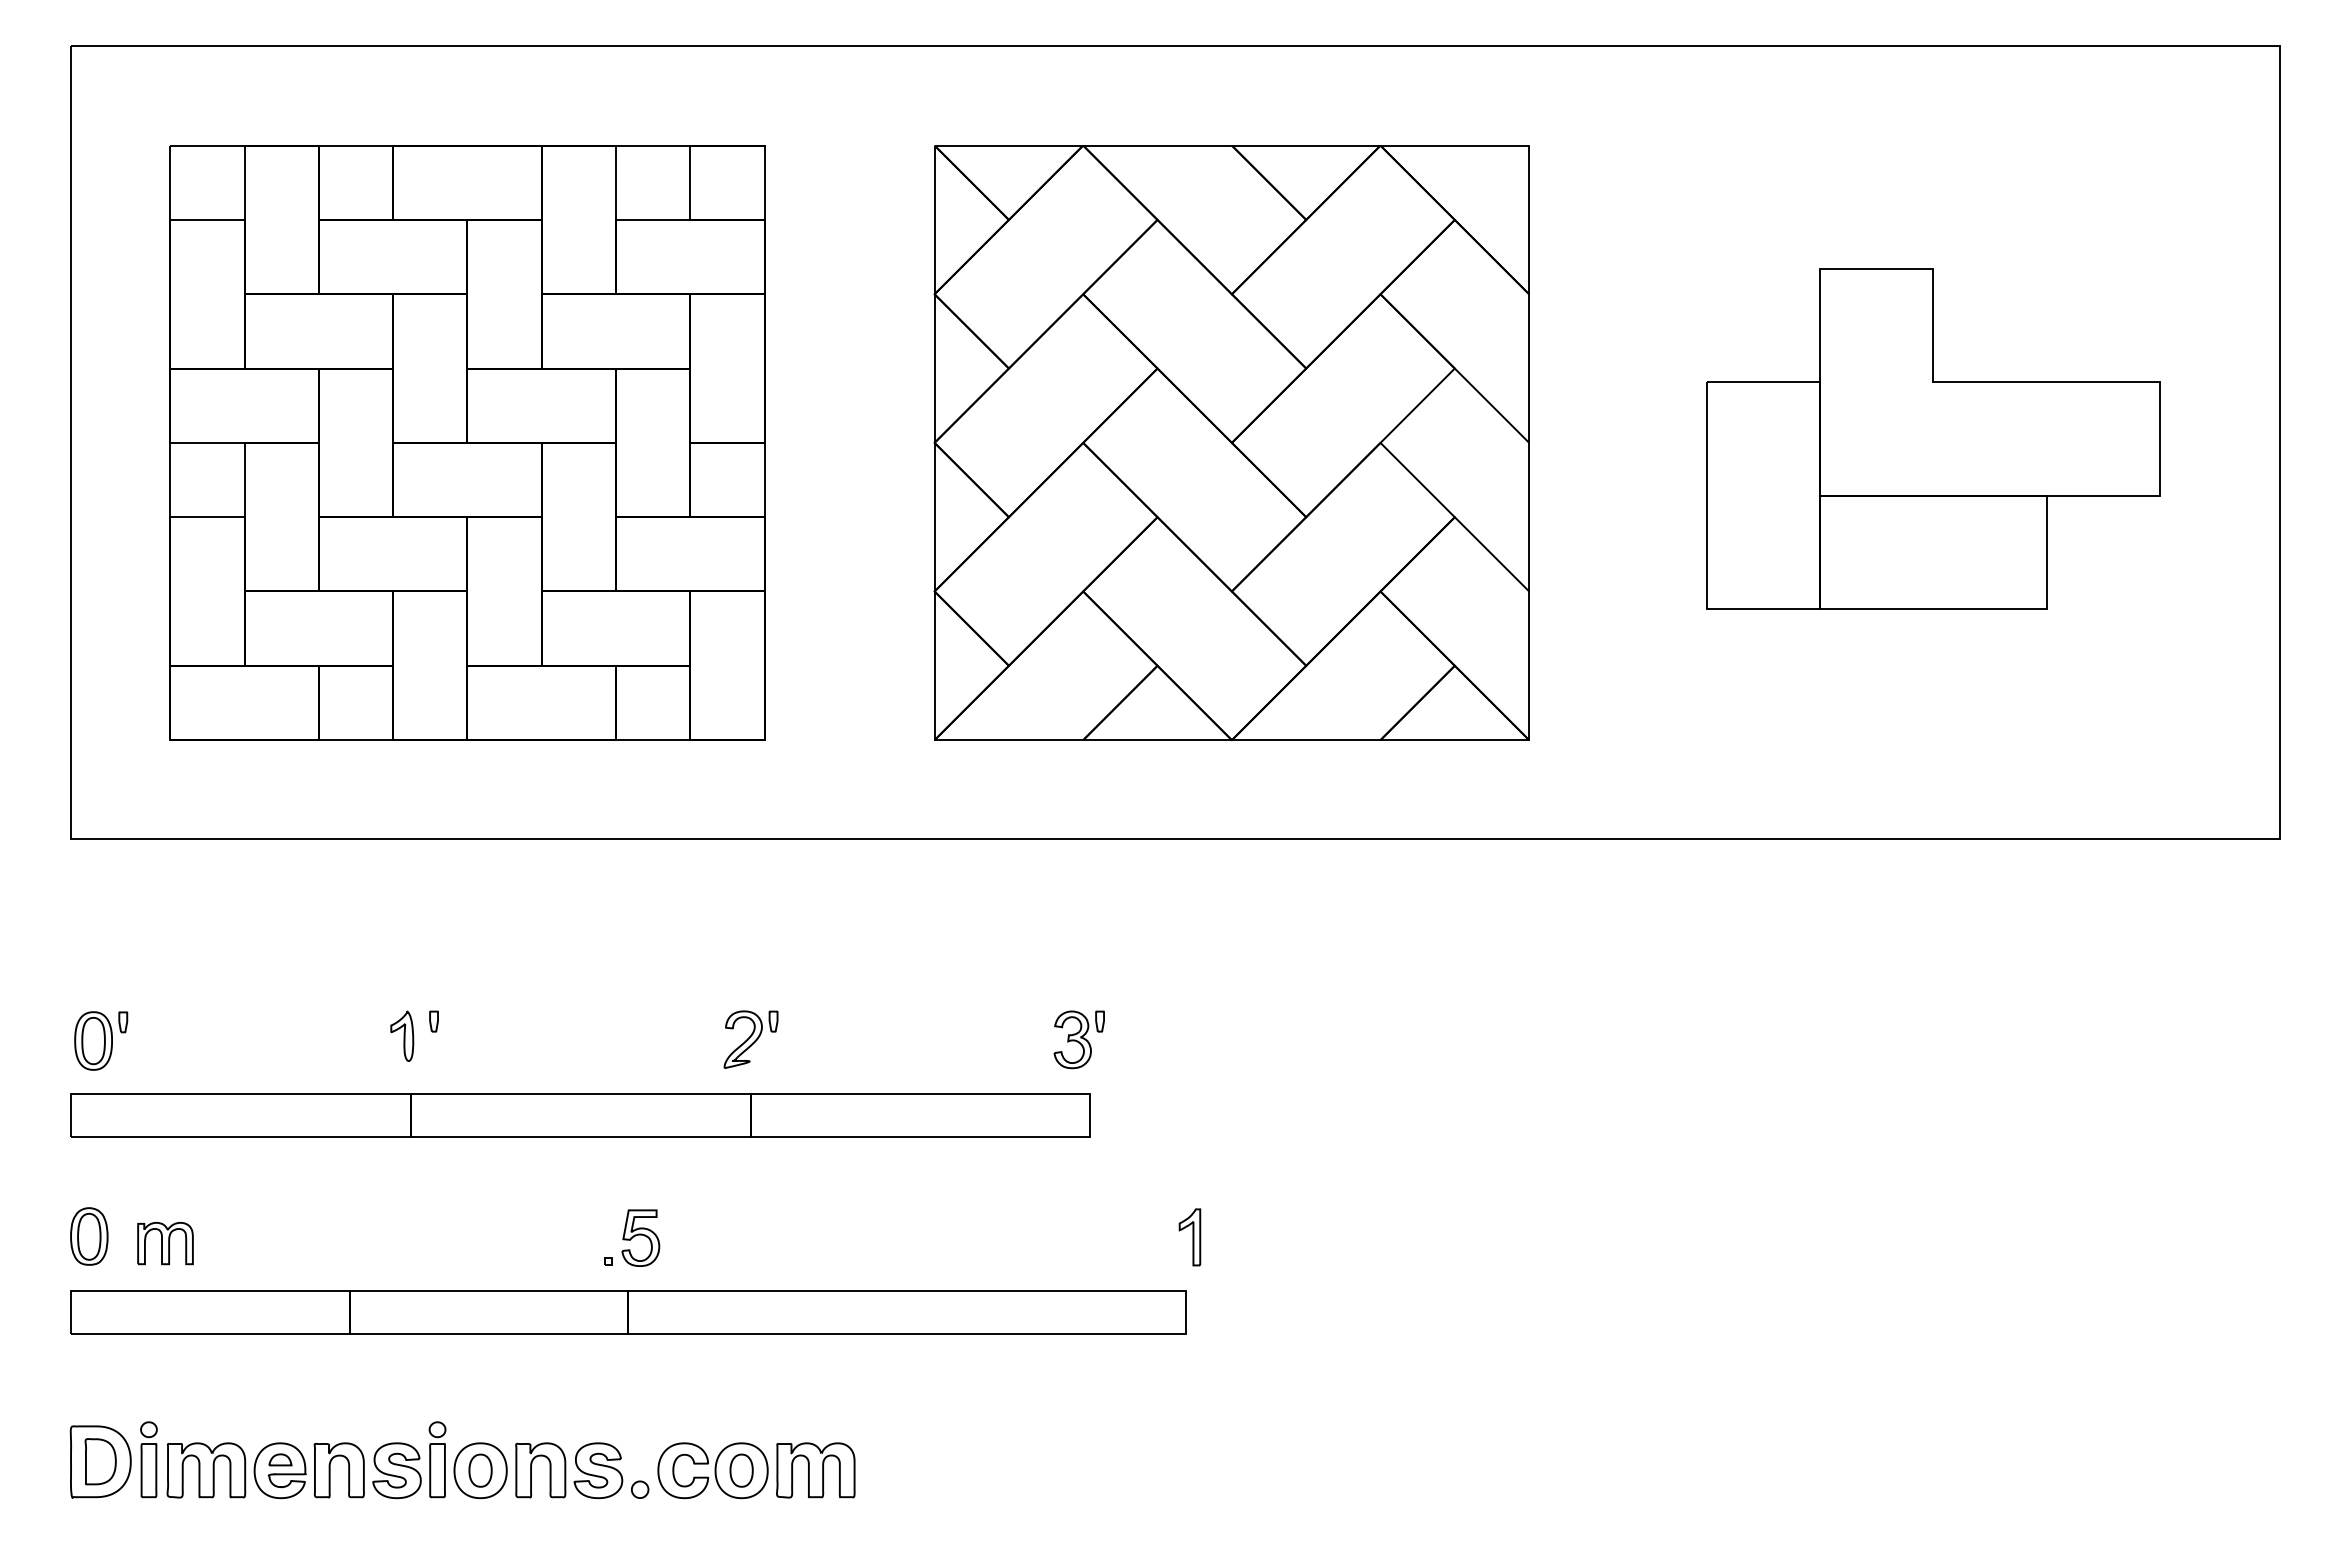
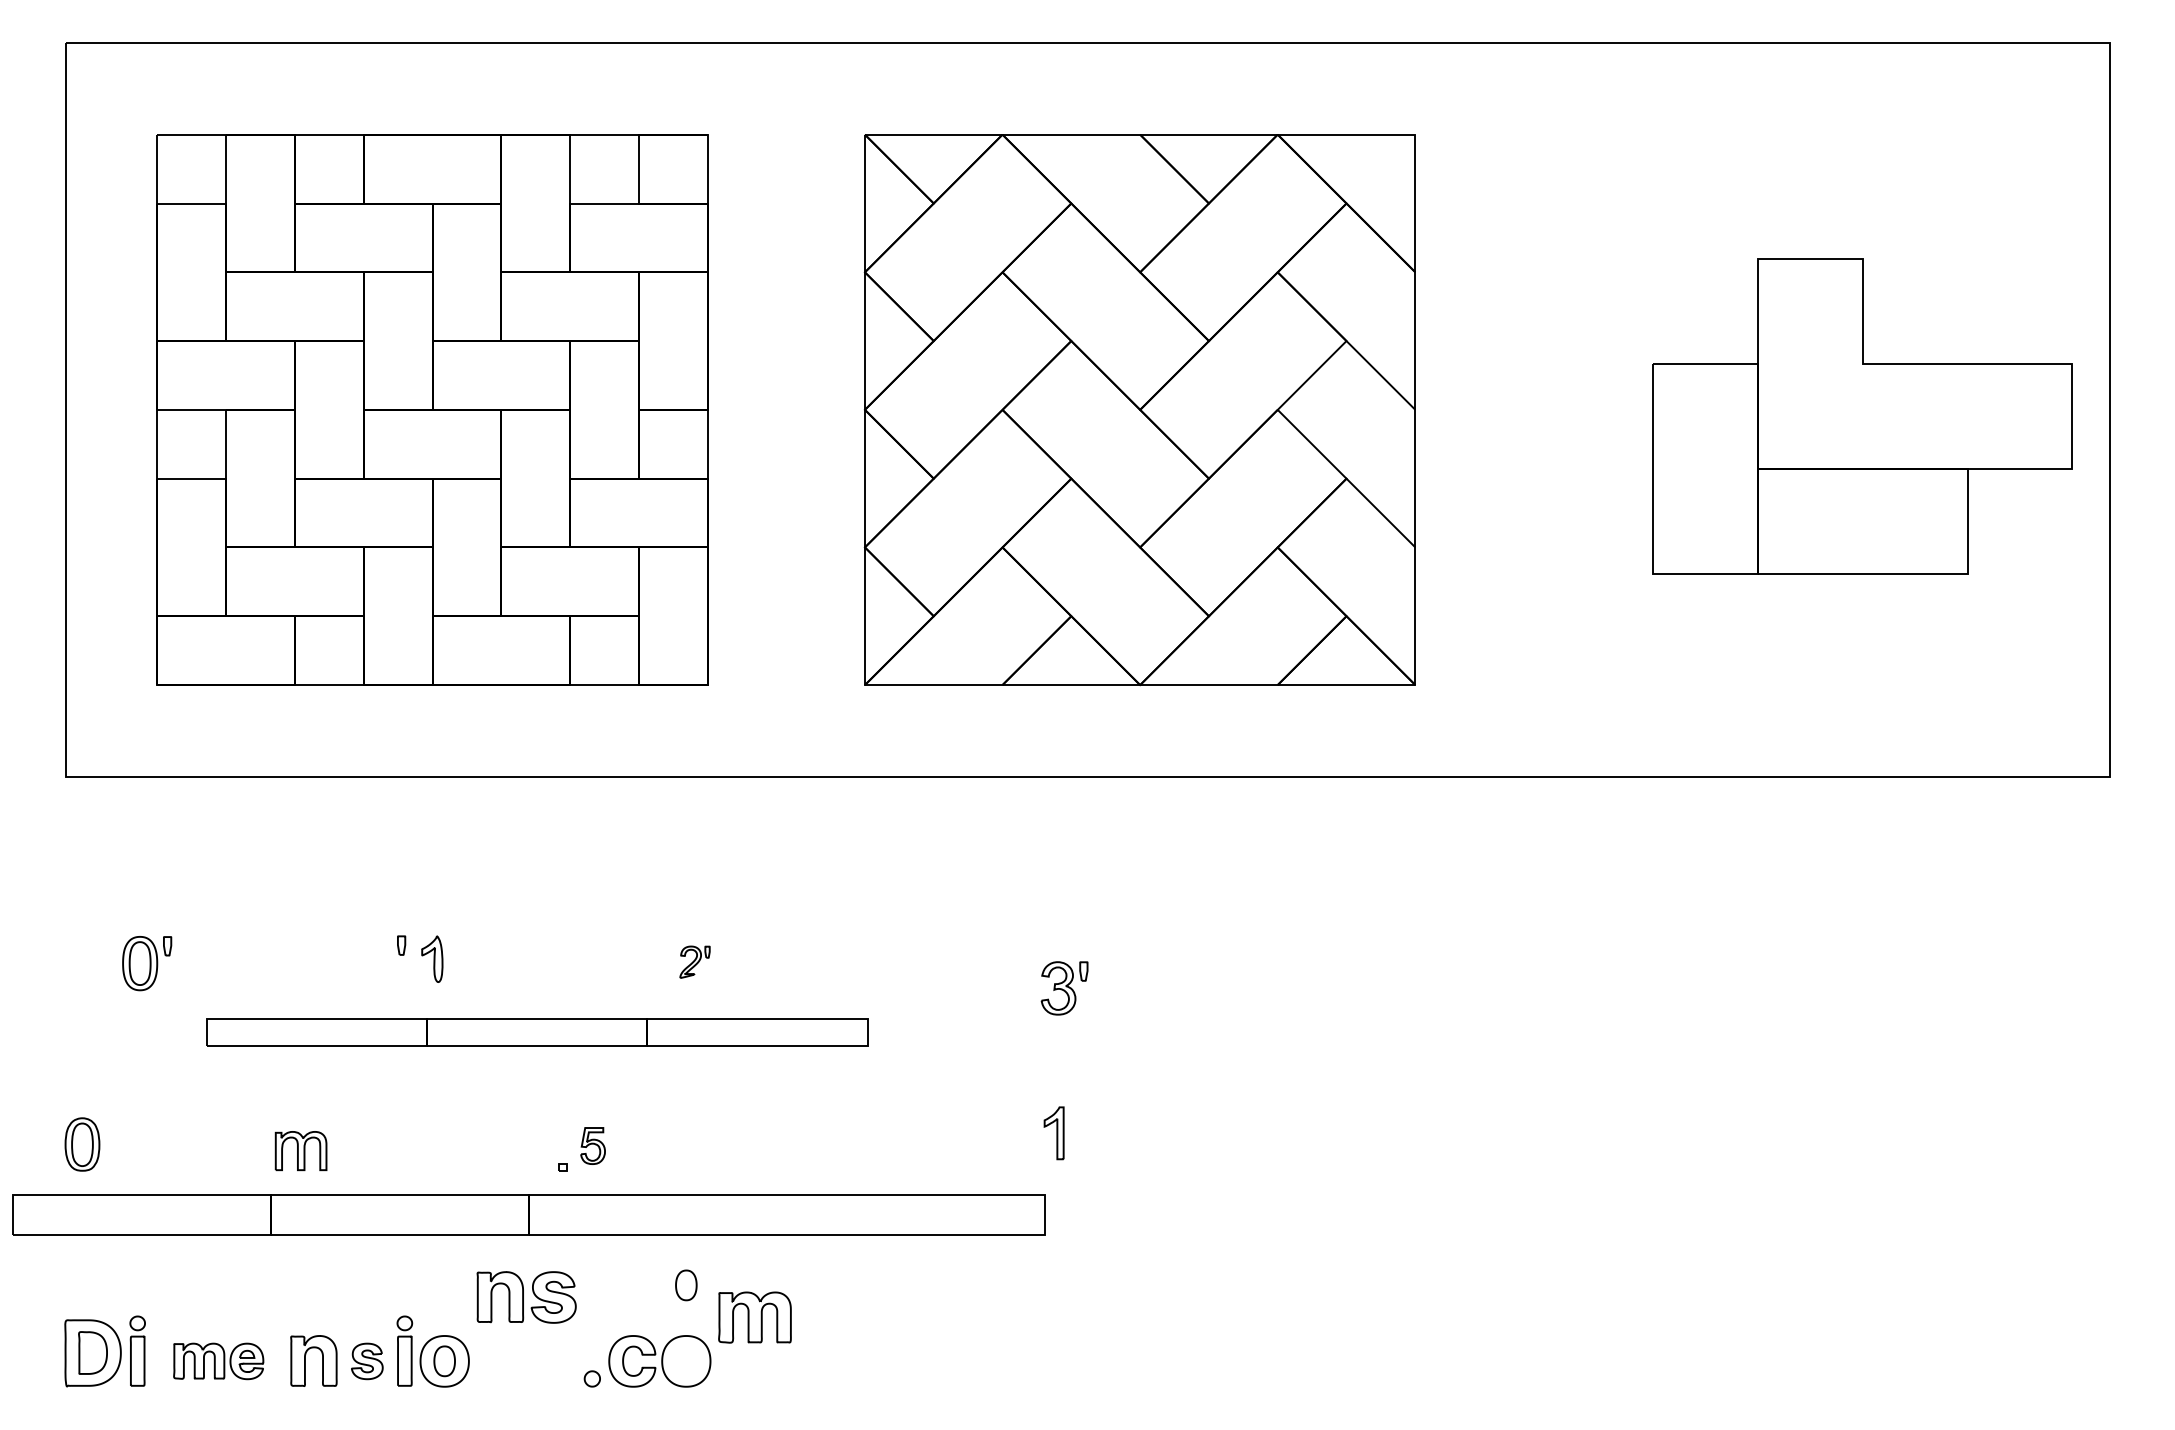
part: (1933, 438) -> (1862, 415), moved
part: (402, 1035) -> (432, 958), moved
part: (750, 1039) -> (694, 962), size x0.6
part: (1078, 1039) -> (1063, 988), moved
part: (101, 1040) -> (147, 963), moved
part: (580, 1115) -> (537, 1032), size x0.7
part: (640, 1237) -> (592, 1145), size x0.7
part: (1189, 1237) -> (1053, 1133), moved
part: (165, 1243) -> (301, 1151), moved
part: (628, 1312) -> (528, 1214), moved
part: (236, 1470) -> (218, 1361), size x0.7
part: (396, 1470) -> (366, 1361), size x0.7
part: (569, 1470) -> (526, 1297), moved
part: (741, 1470) -> (686, 1285), moved
part: (815, 1470) -> (754, 1317), moved

